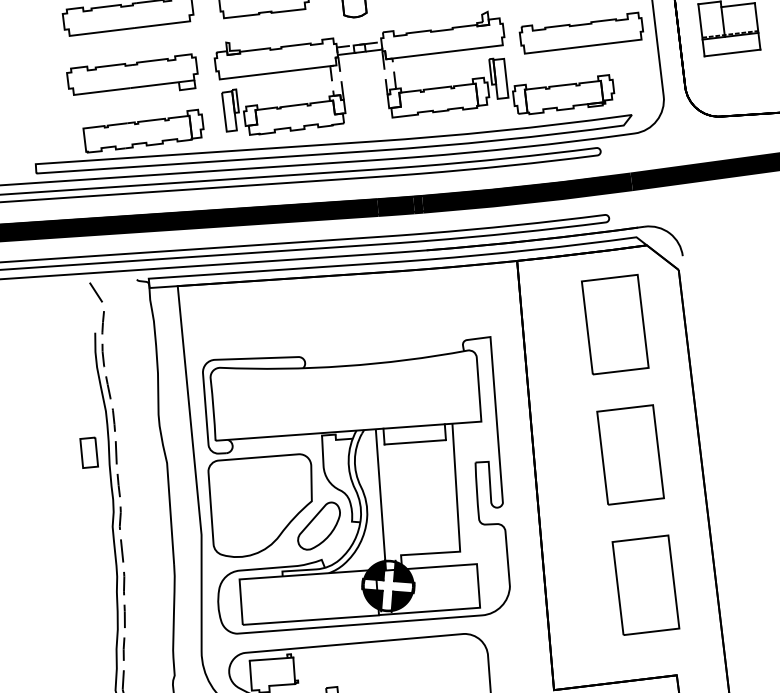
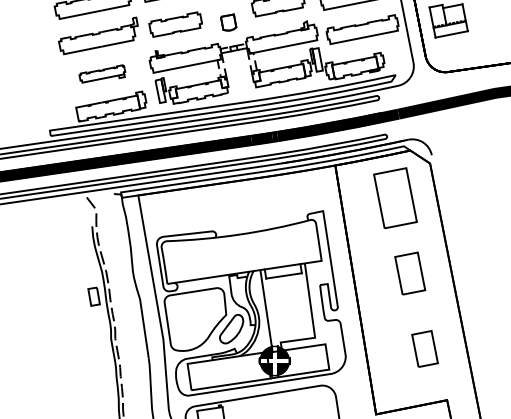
part: (132, 73) -> (102, 73), size x0.6
part: (629, 454) -> (409, 273), size x0.7
part: (645, 584) -> (424, 348), size x0.6

